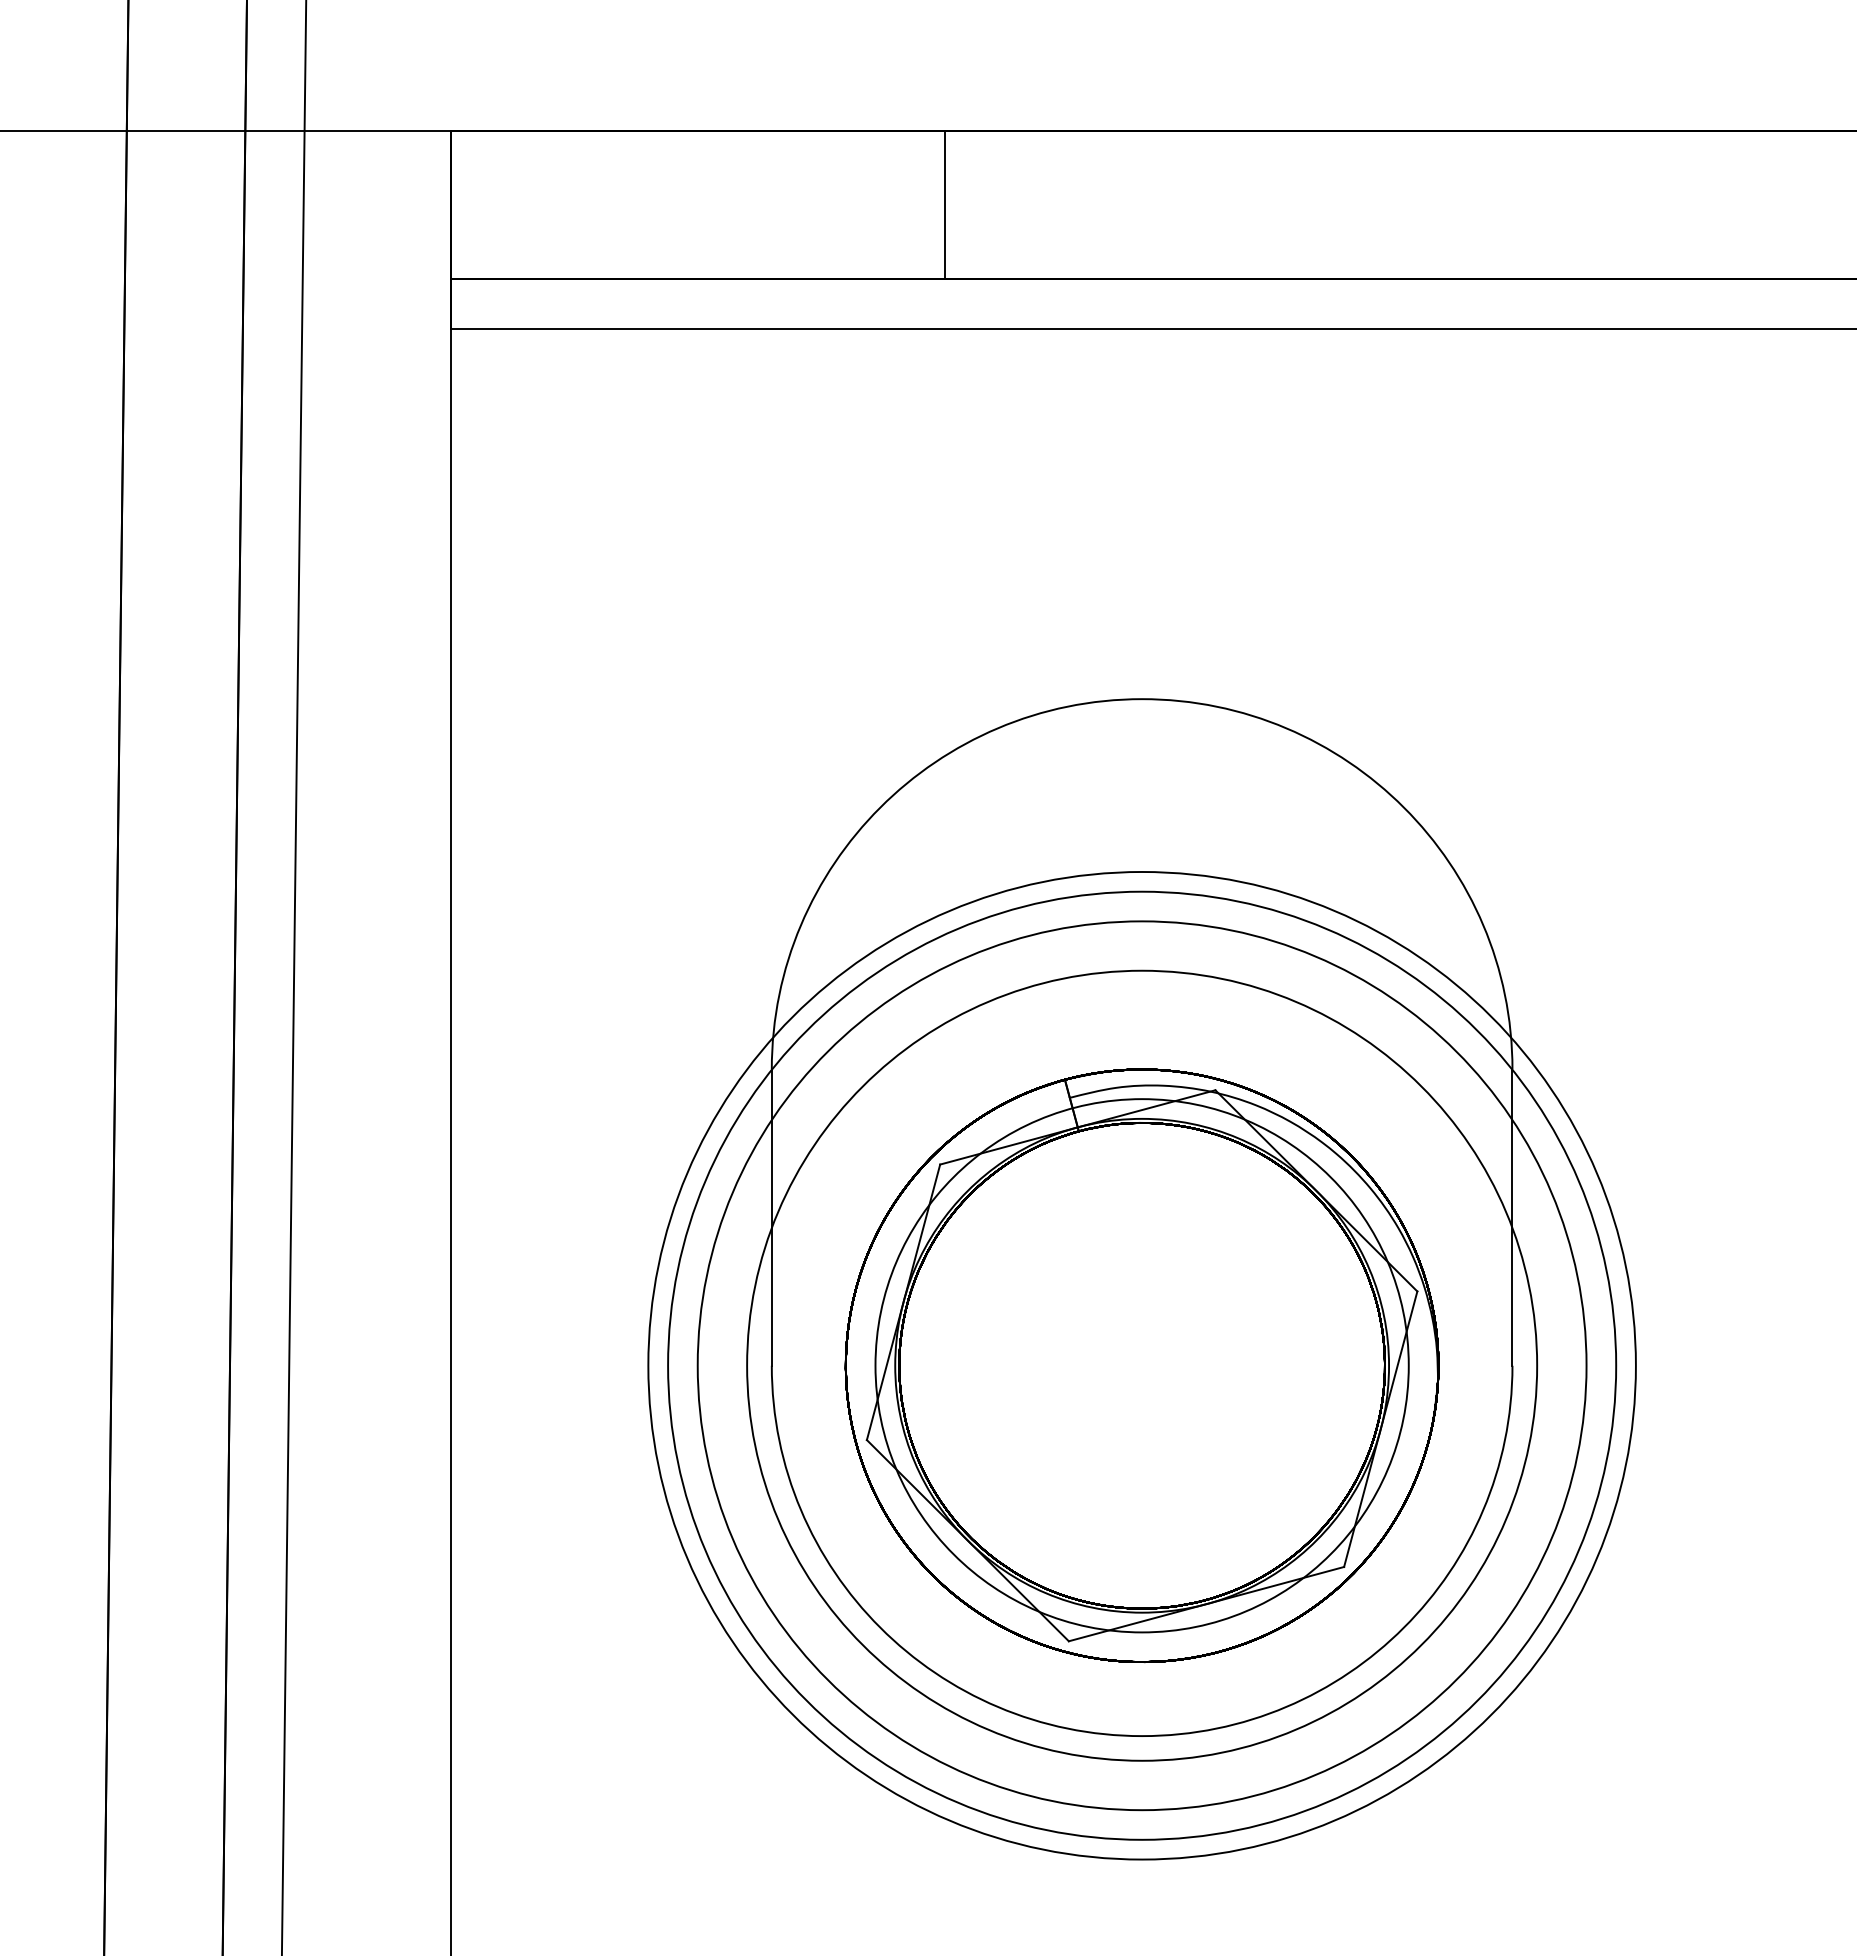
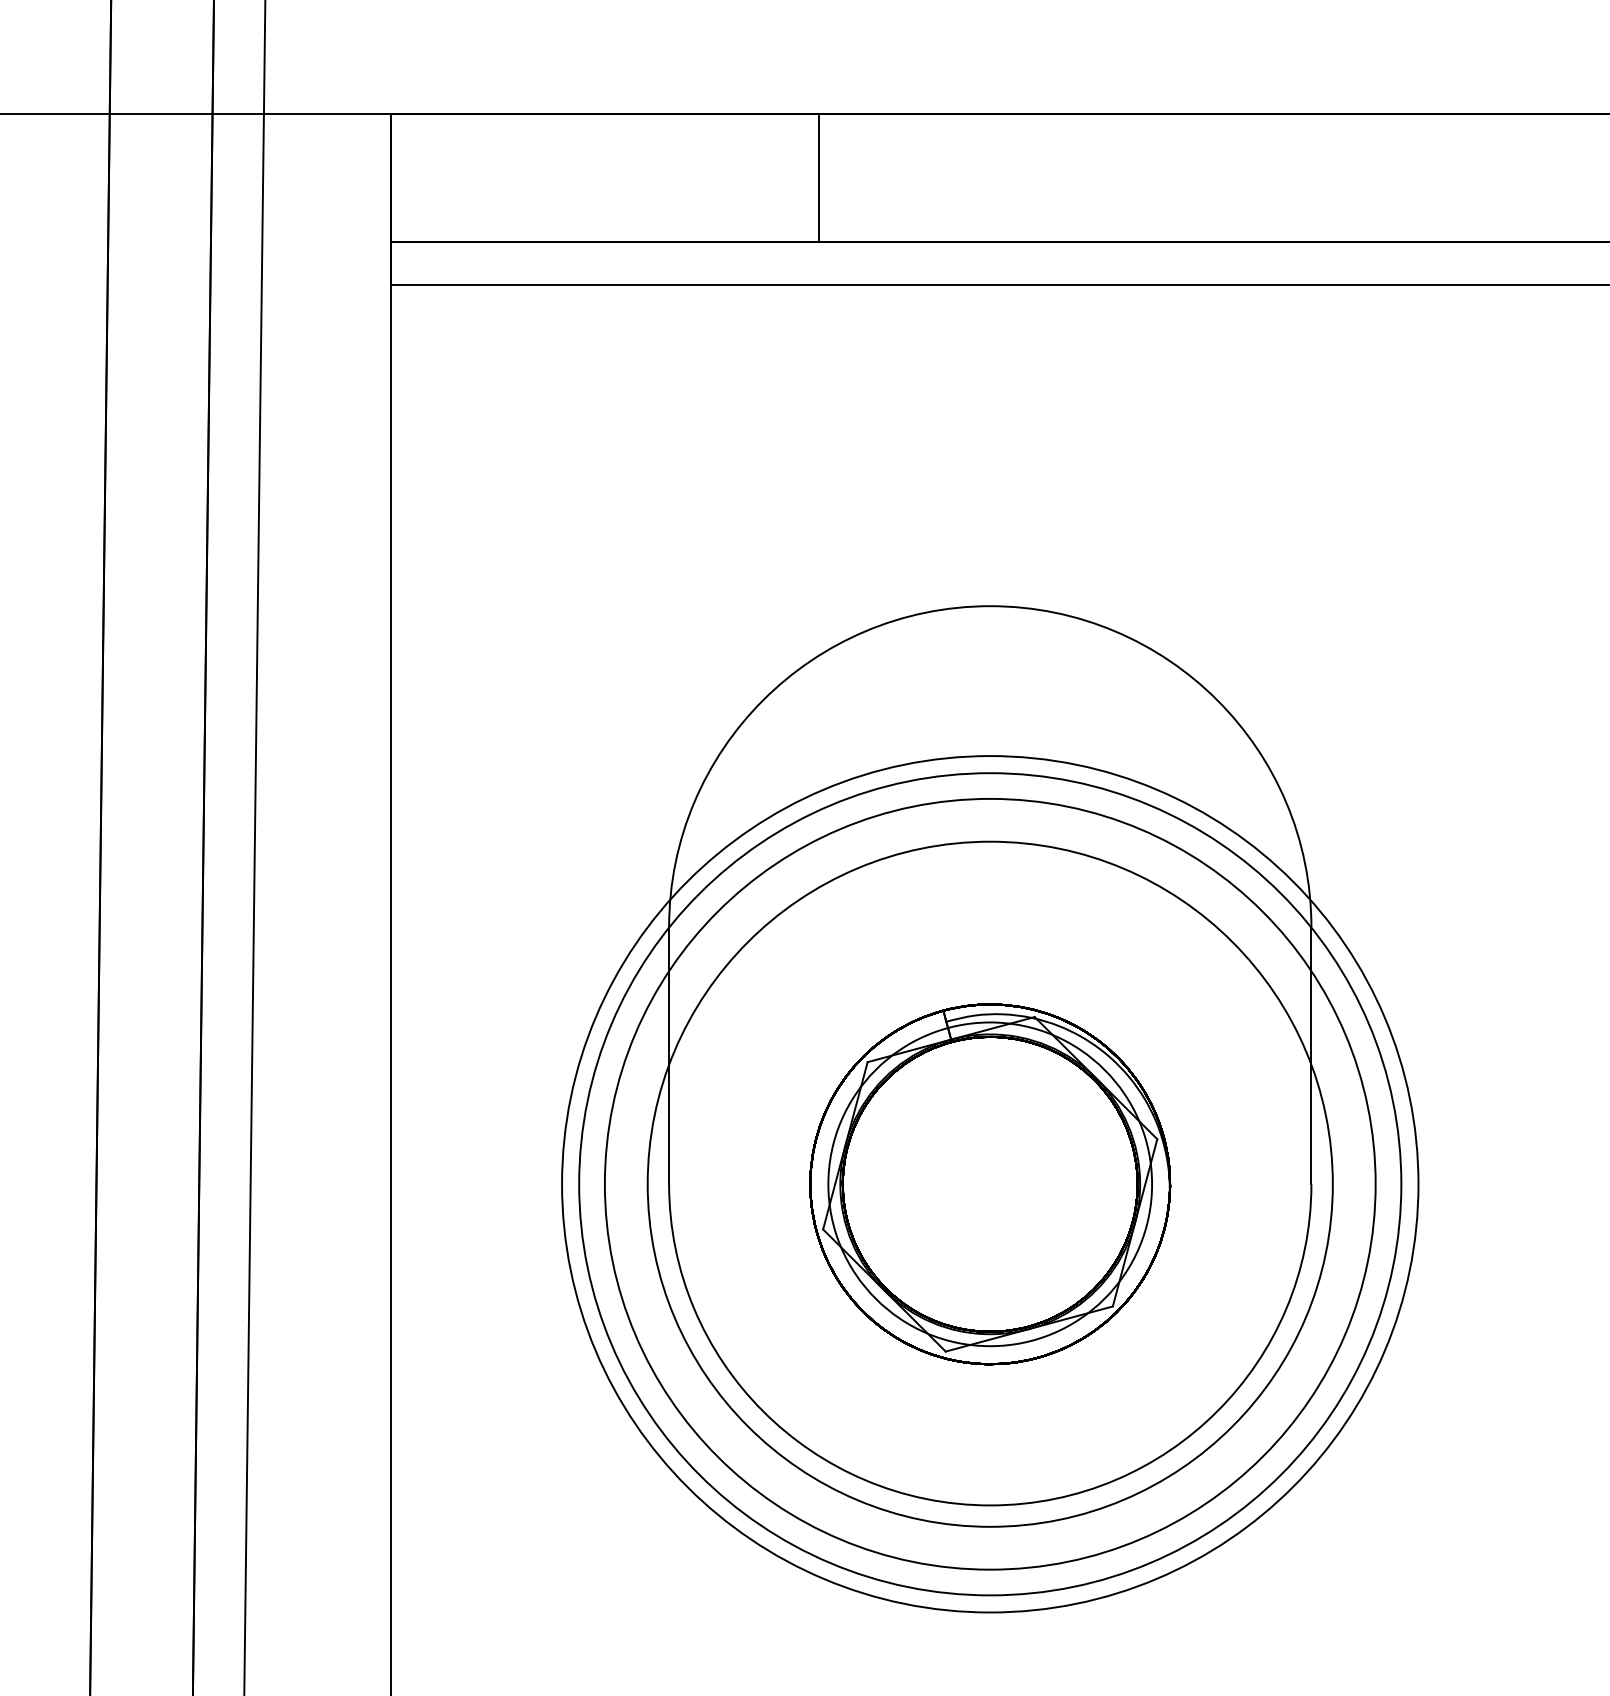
part: (1141, 1365) -> (989, 1184), size x0.7

